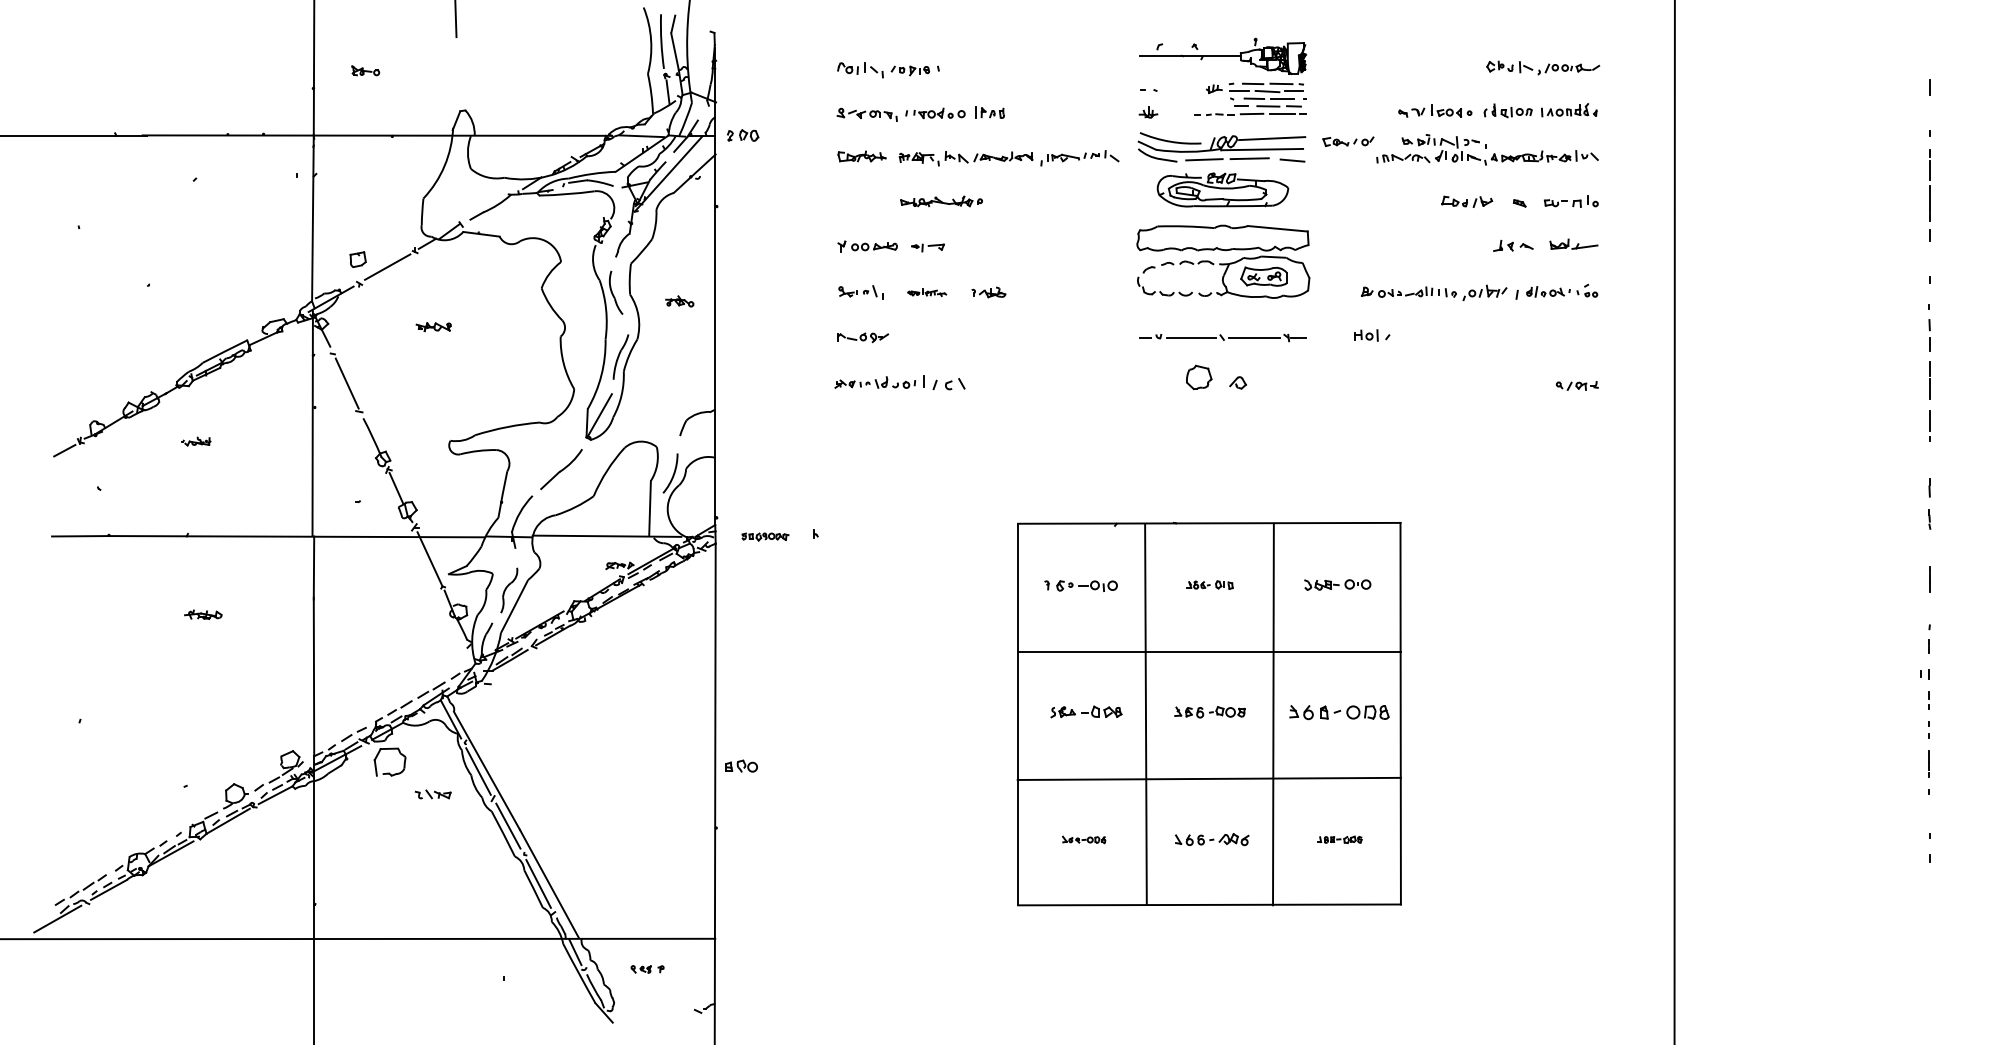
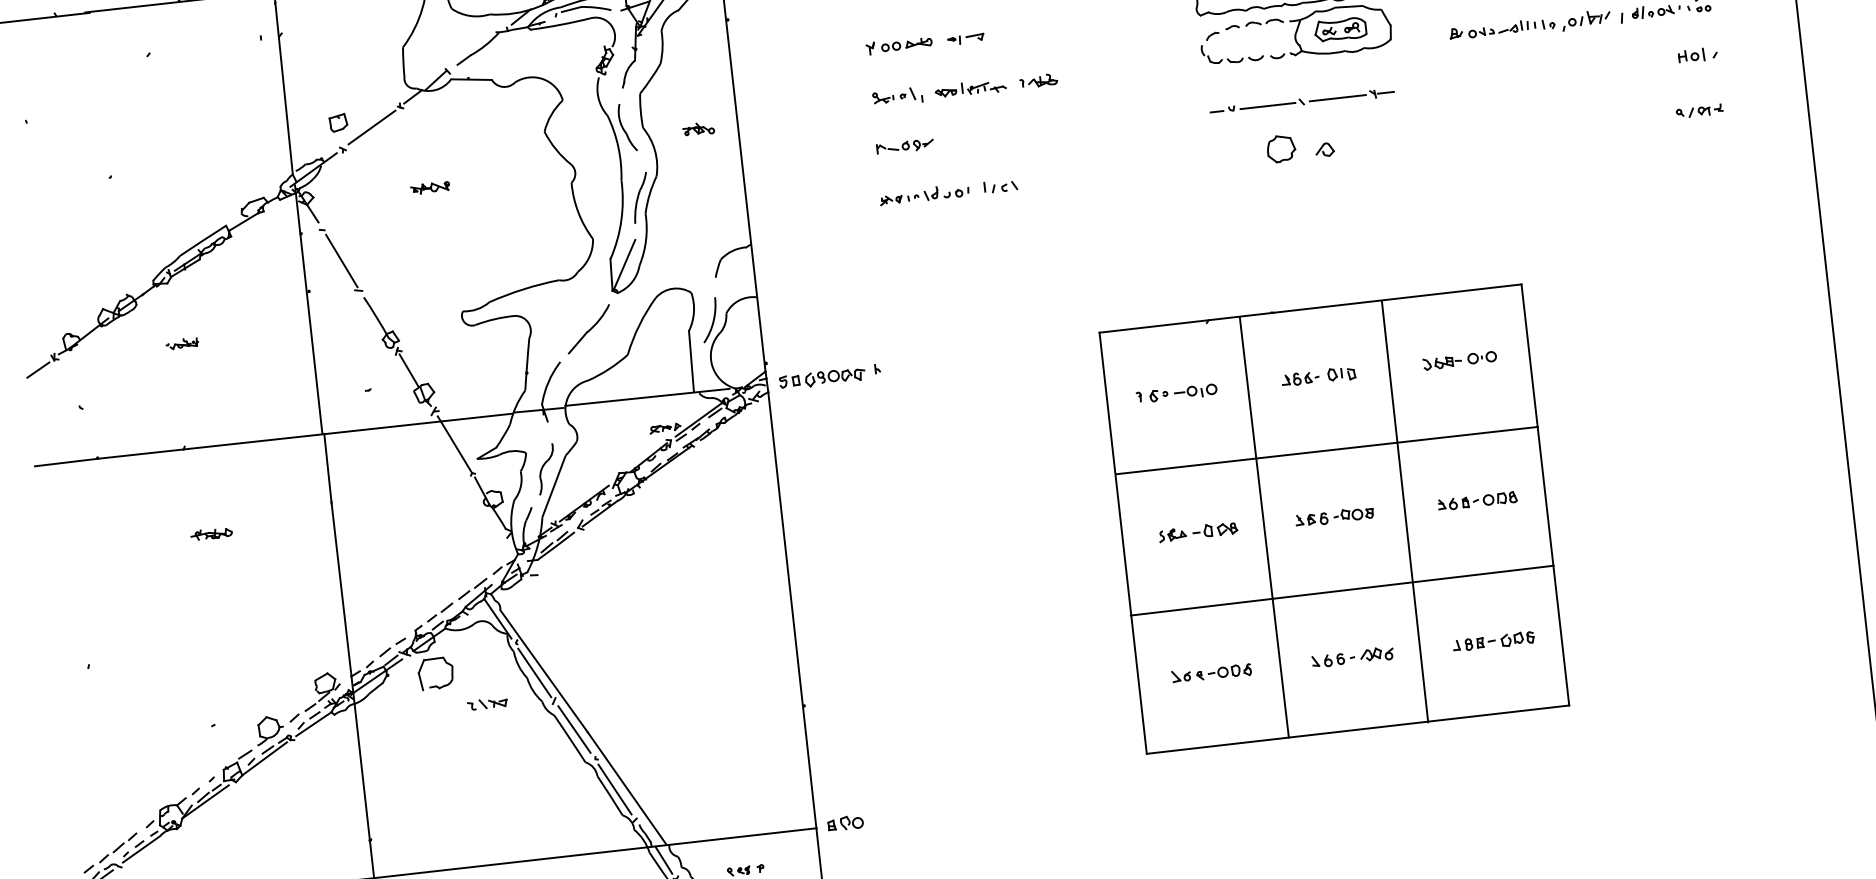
part: (926, 292) -> (969, 88), size x1.67
part: (1372, 335) -> (1698, 55), moved
part: (944, 382) -> (1000, 185), size x0.71
part: (765, 536) -> (822, 378), size x1.67
part: (1209, 584) -> (1318, 376), size x1.43
part: (1339, 712) -> (1477, 501), size x0.71
part: (741, 765) -> (845, 822), moved
part: (1083, 839) -> (1210, 673), size x1.67
part: (1339, 839) -> (1493, 641), size x1.67

